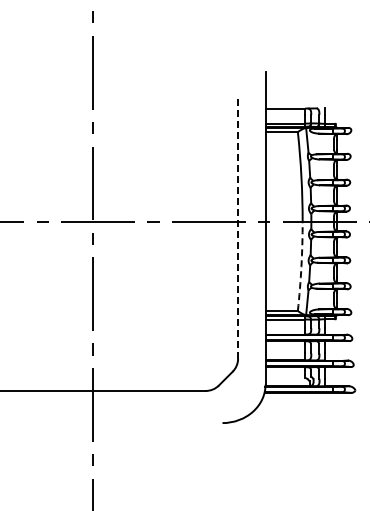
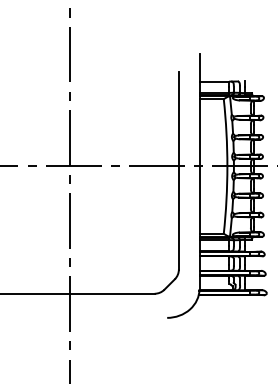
line: (238, 227) -> (179, 170), dashed -> solid
arc: (301, 266) -> (226, 200), dashed -> solid

